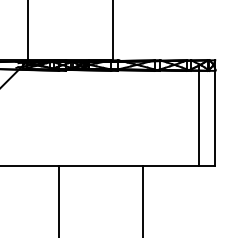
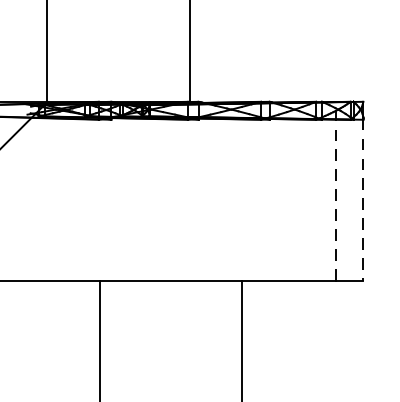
line: (199, 115) -> (336, 195), solid -> dashed
line: (215, 118) -> (363, 200), solid -> dashed

